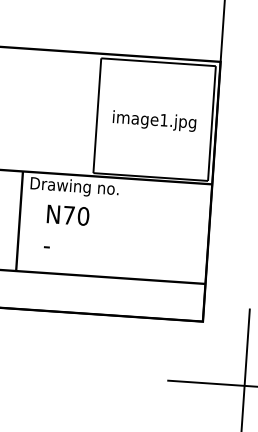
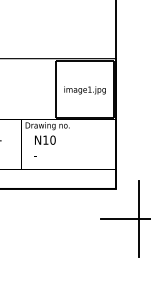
text: (68, 213) -> (45, 139), N70 -> N10

